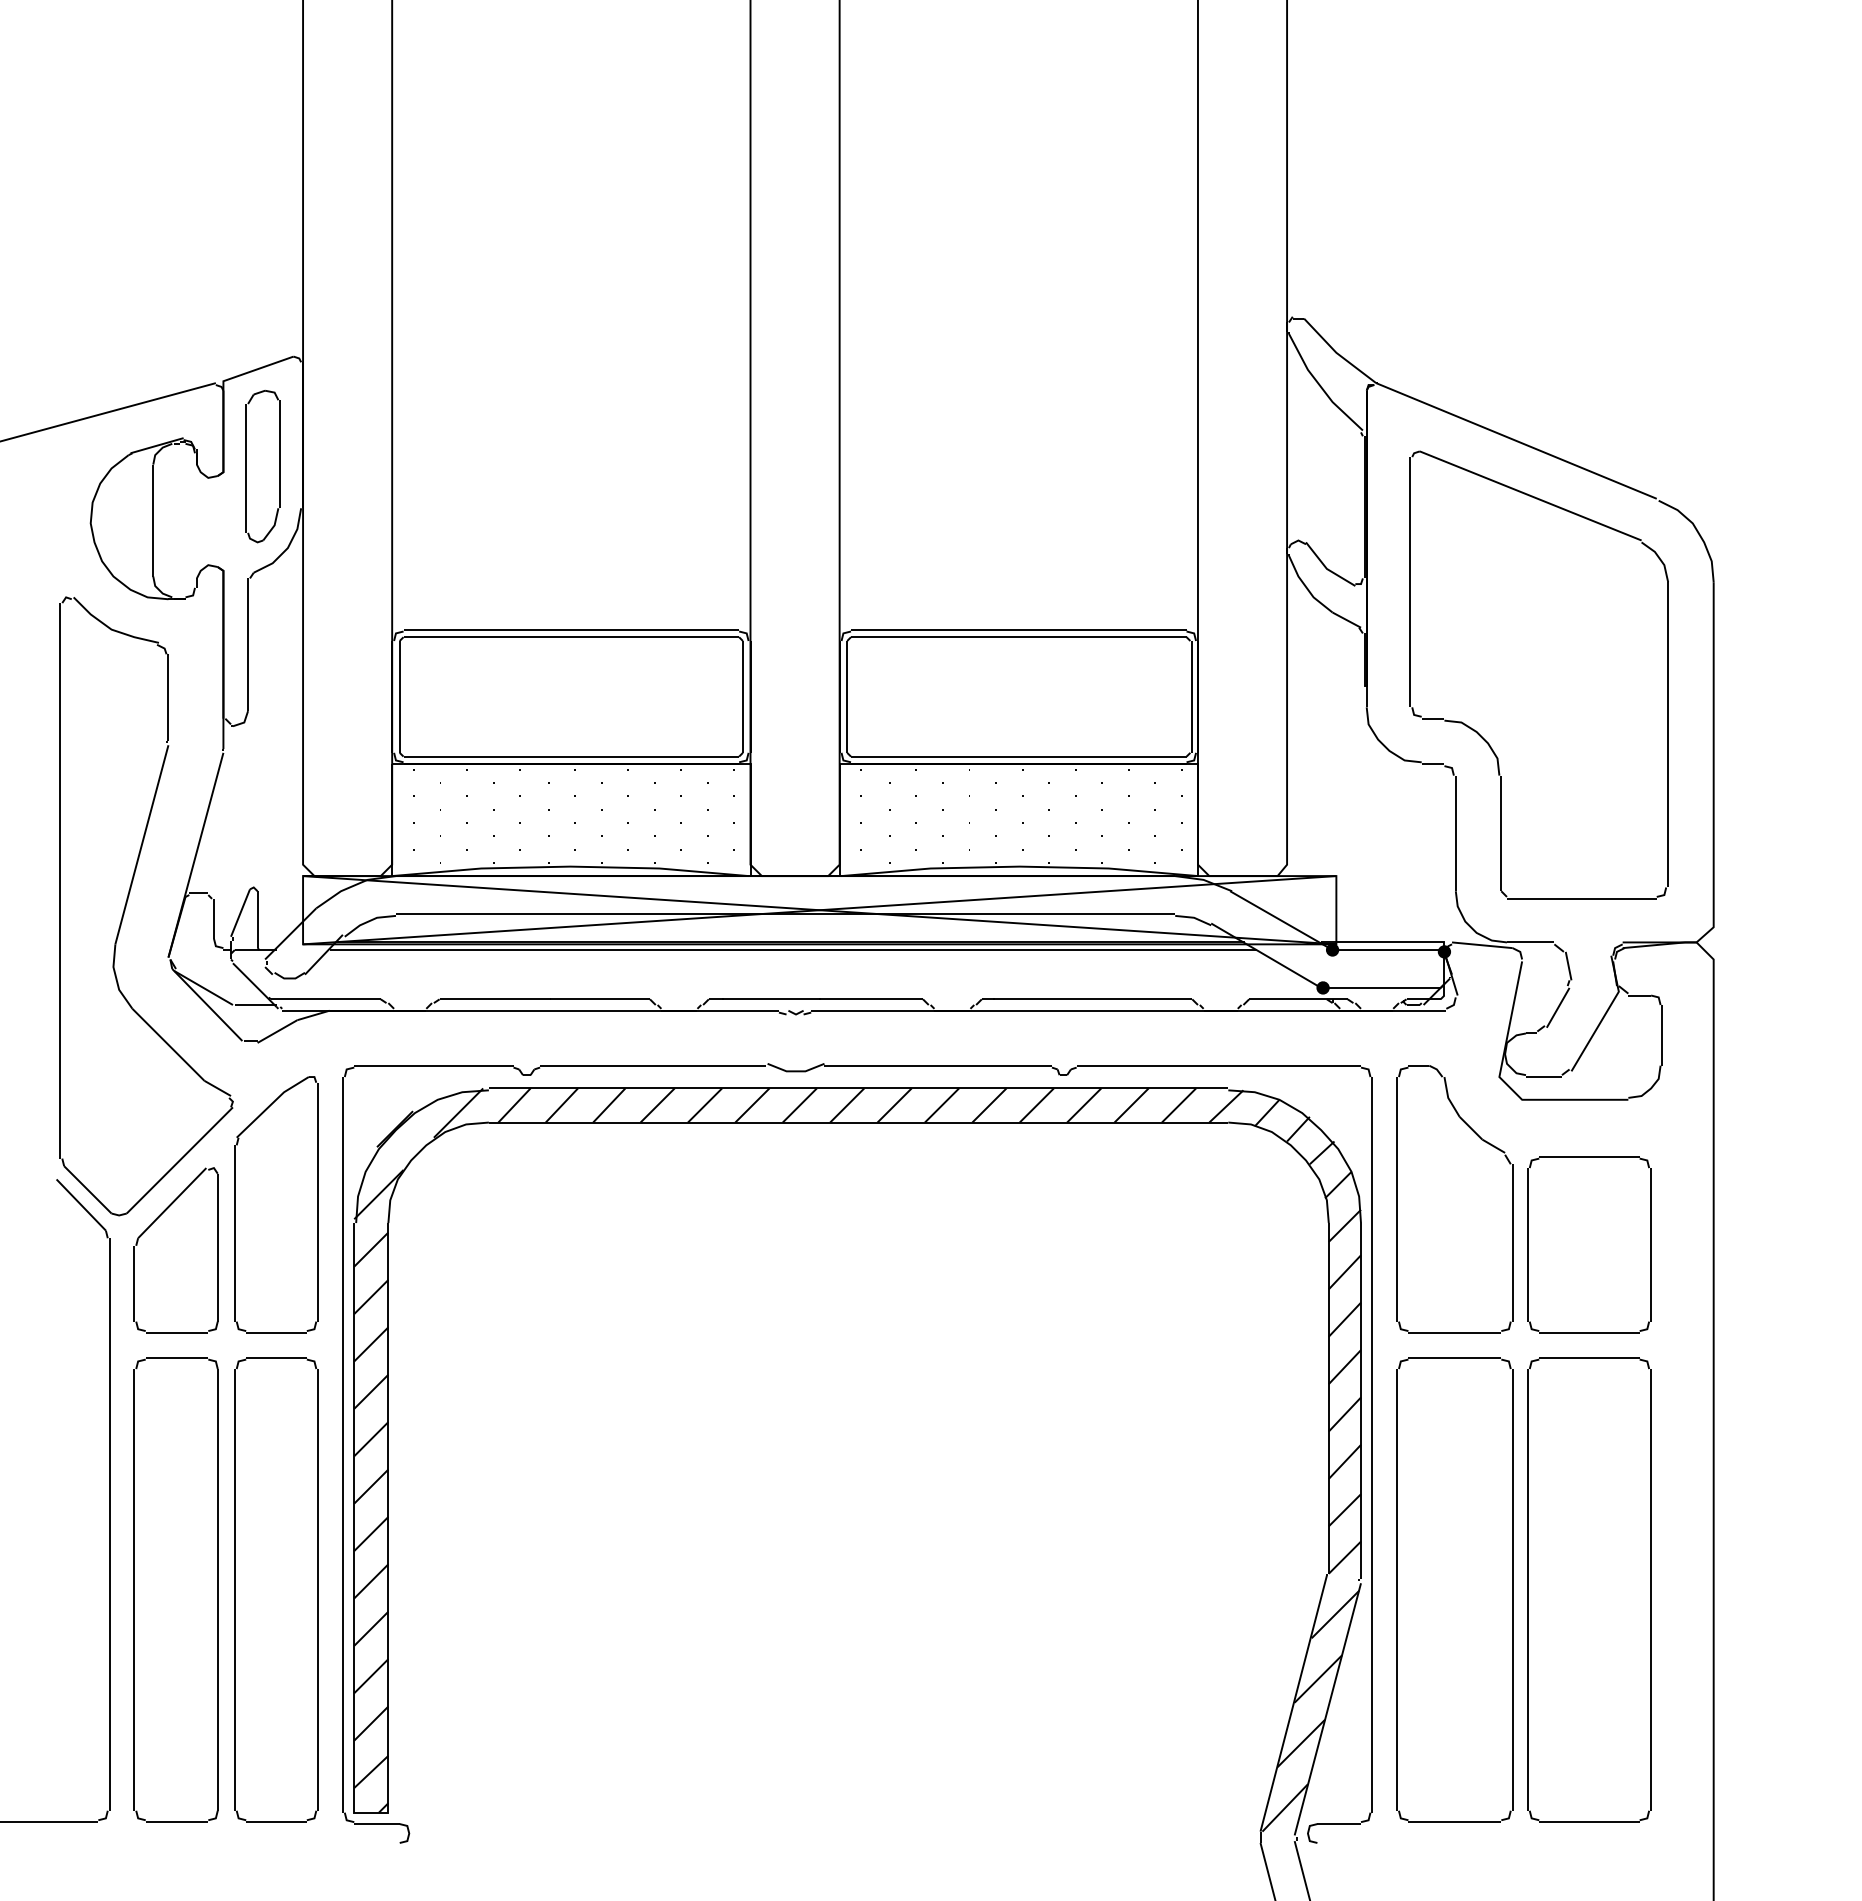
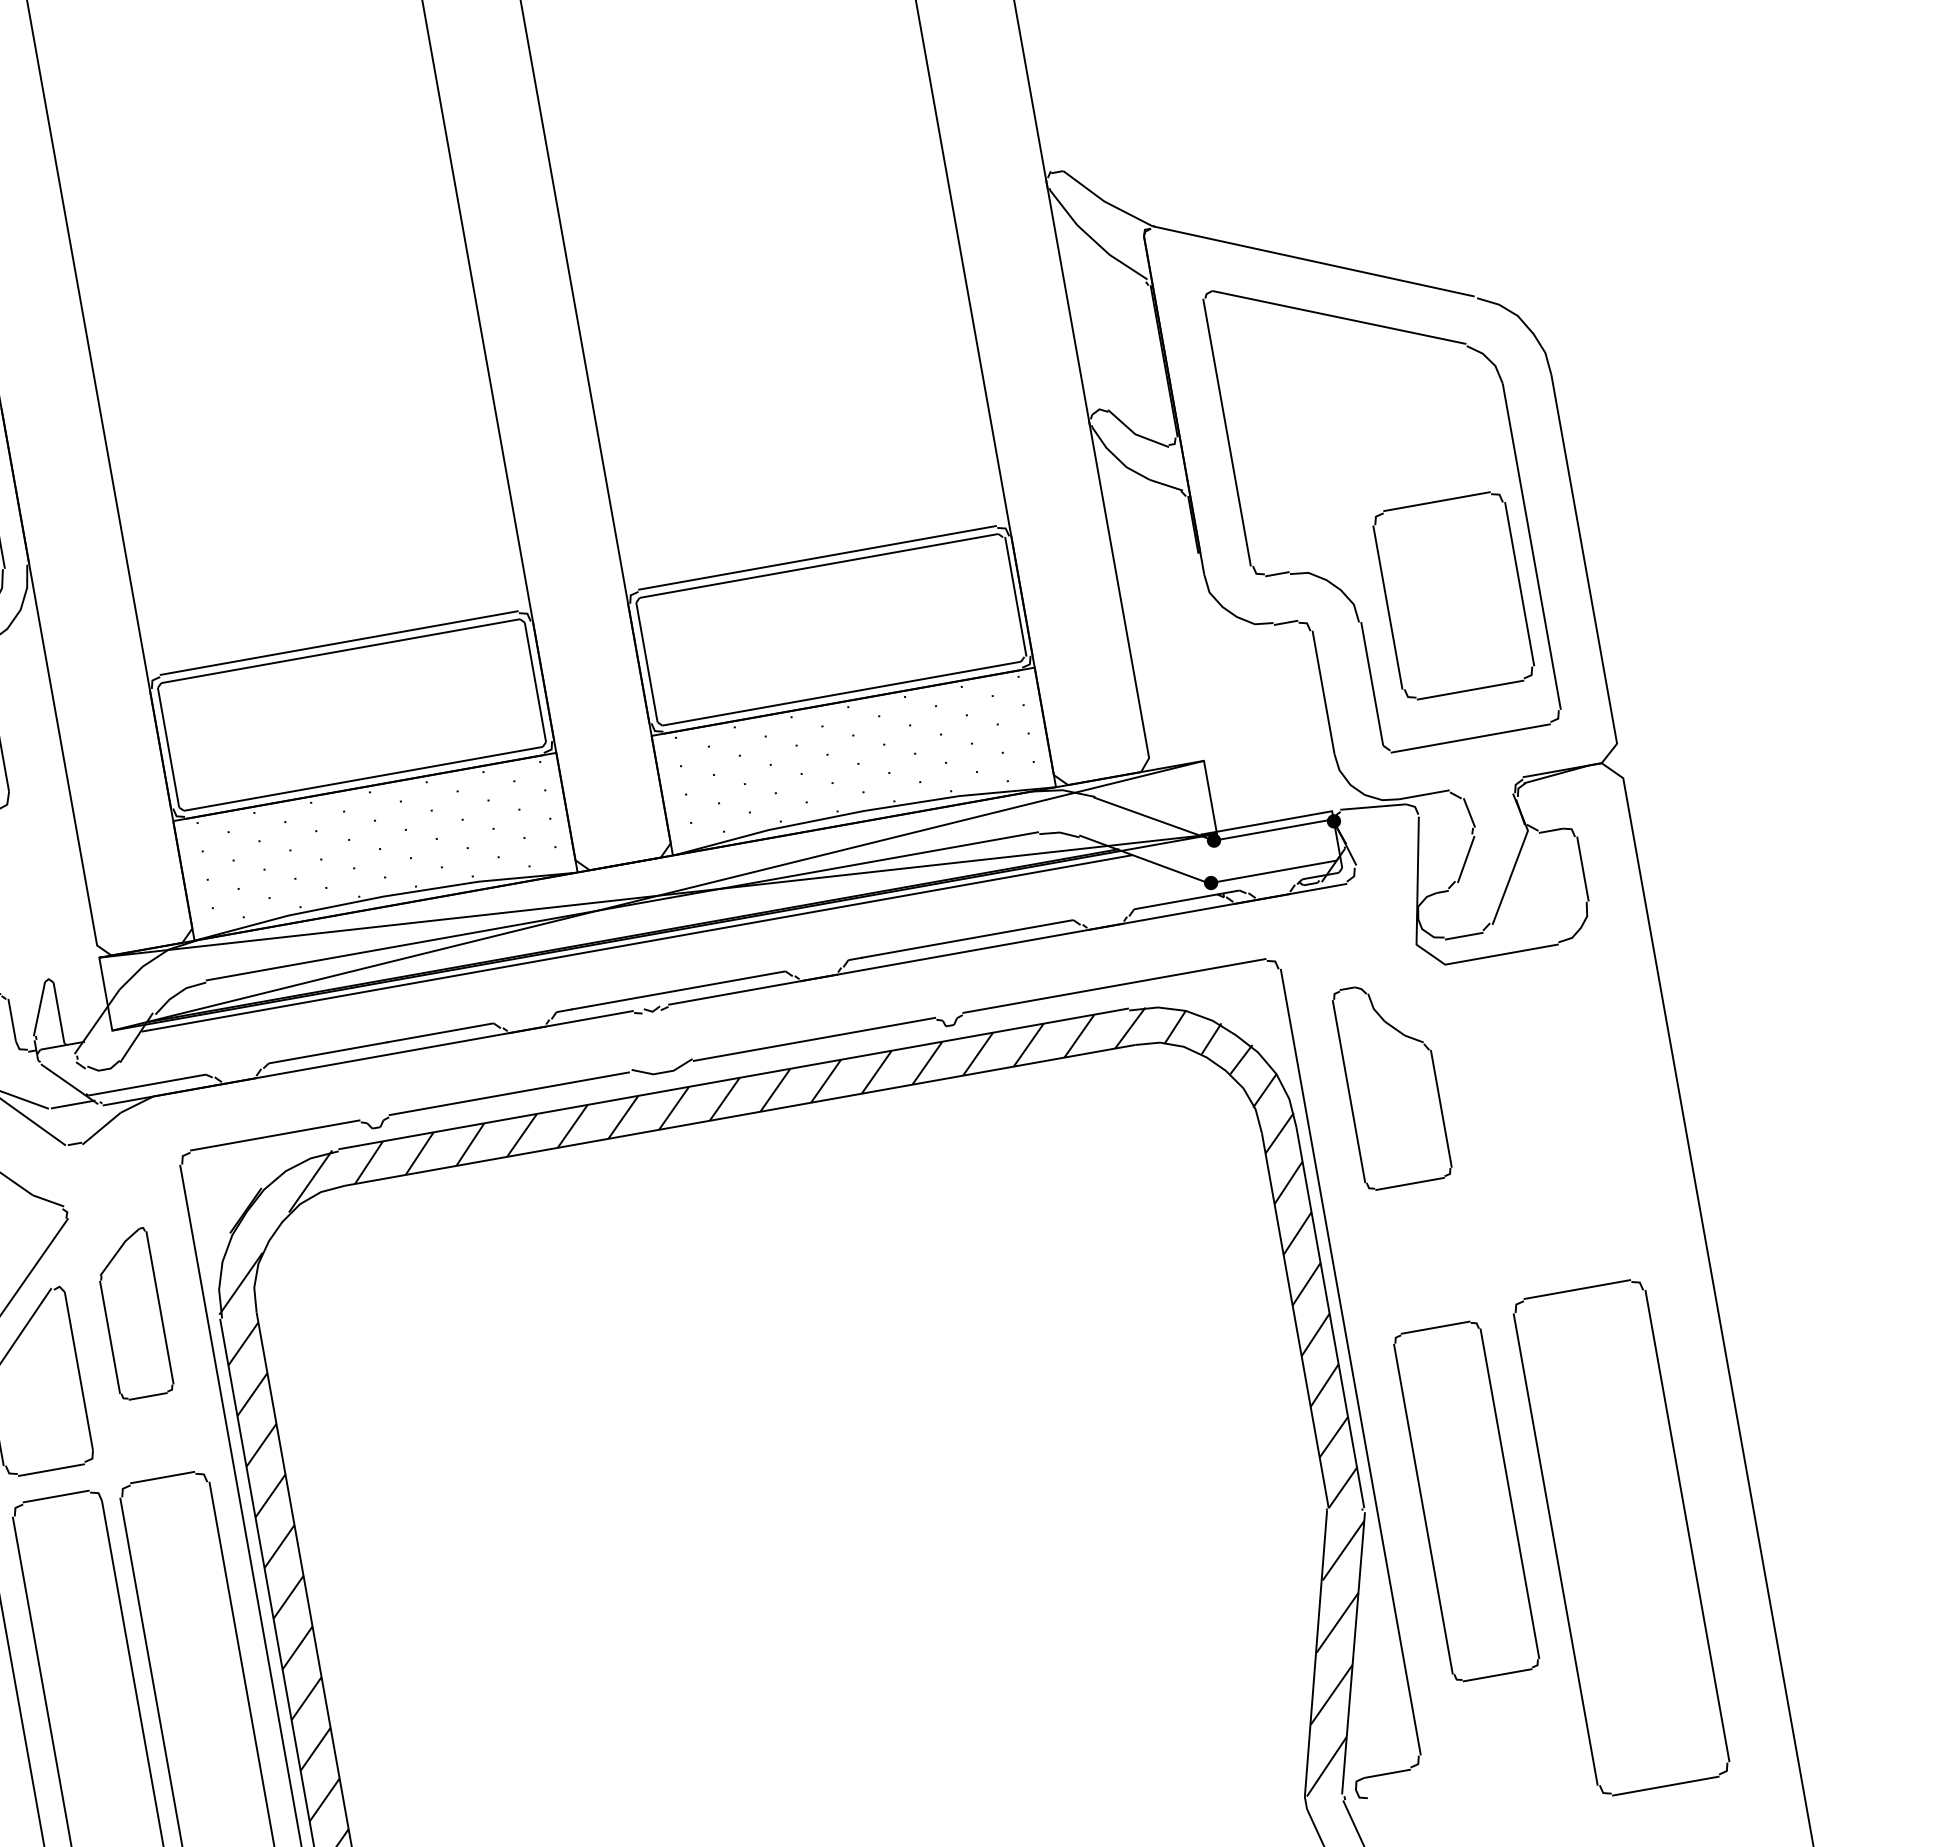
part: (1454, 1199) -> (1391, 1084), size x0.7
part: (276, 1204) -> (133, 1313), size x0.6
part: (1589, 1244) -> (1453, 595), moved
part: (1454, 1589) -> (1466, 1501), size x0.7
part: (1589, 1589) -> (1621, 1537), moved

